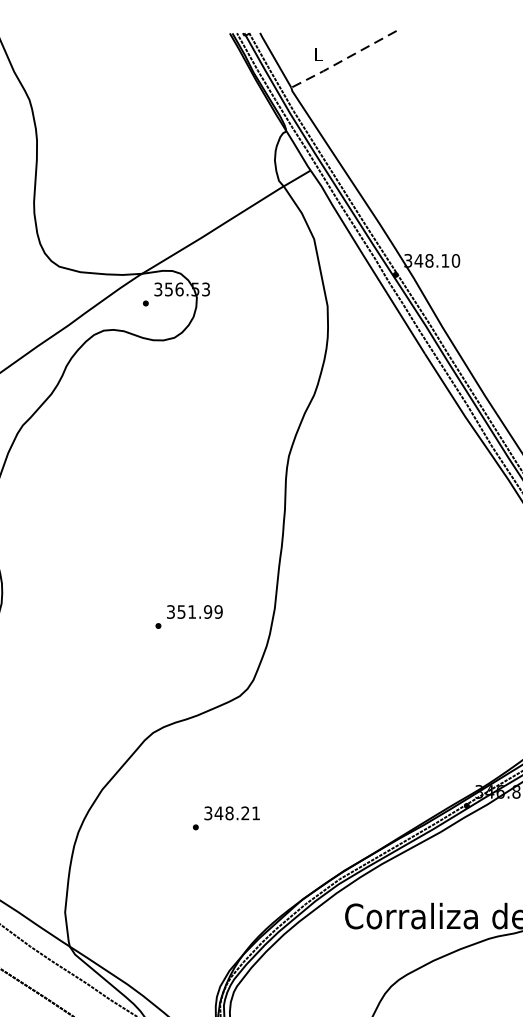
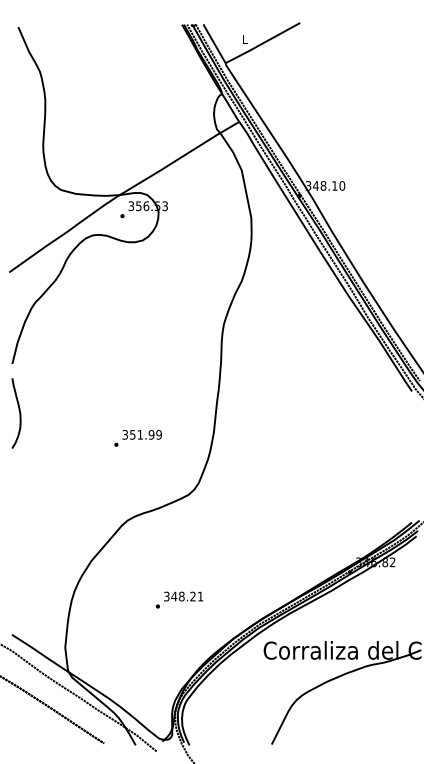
line: (343, 59) -> (262, 43), dashed -> solid
text: (188, 617) -> (137, 438), moved
text: (226, 817) -> (179, 599), moved

